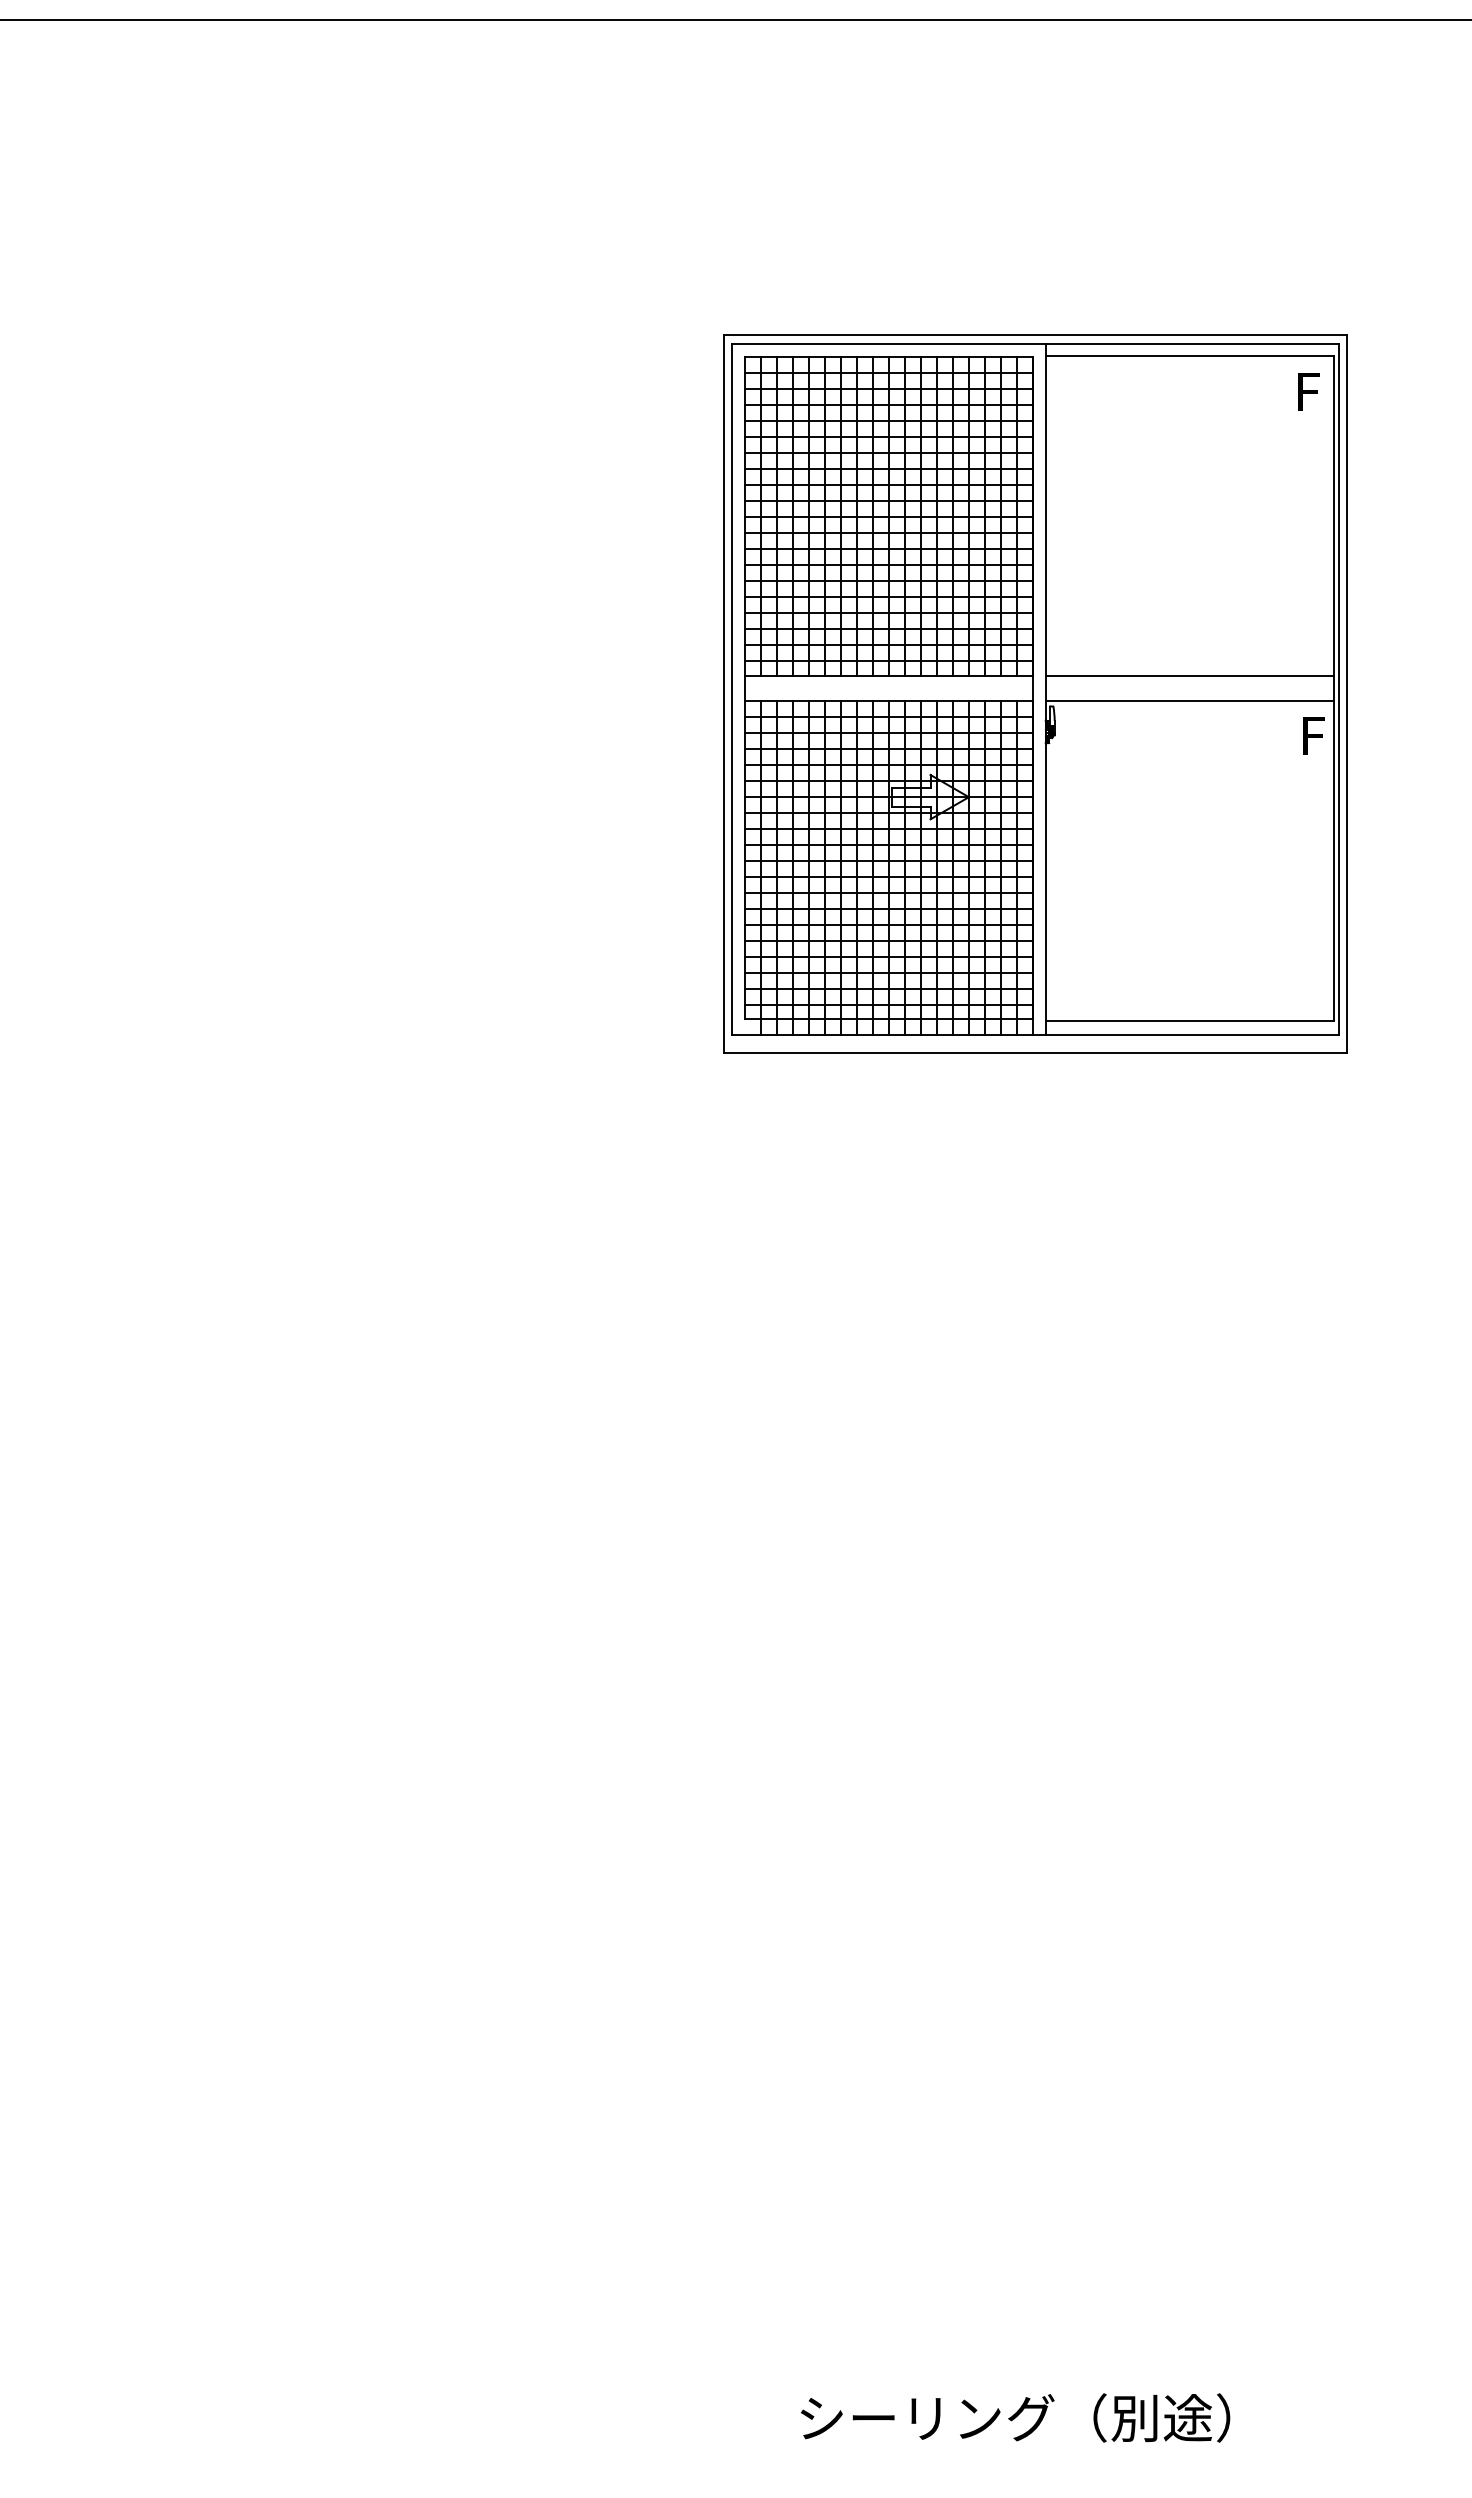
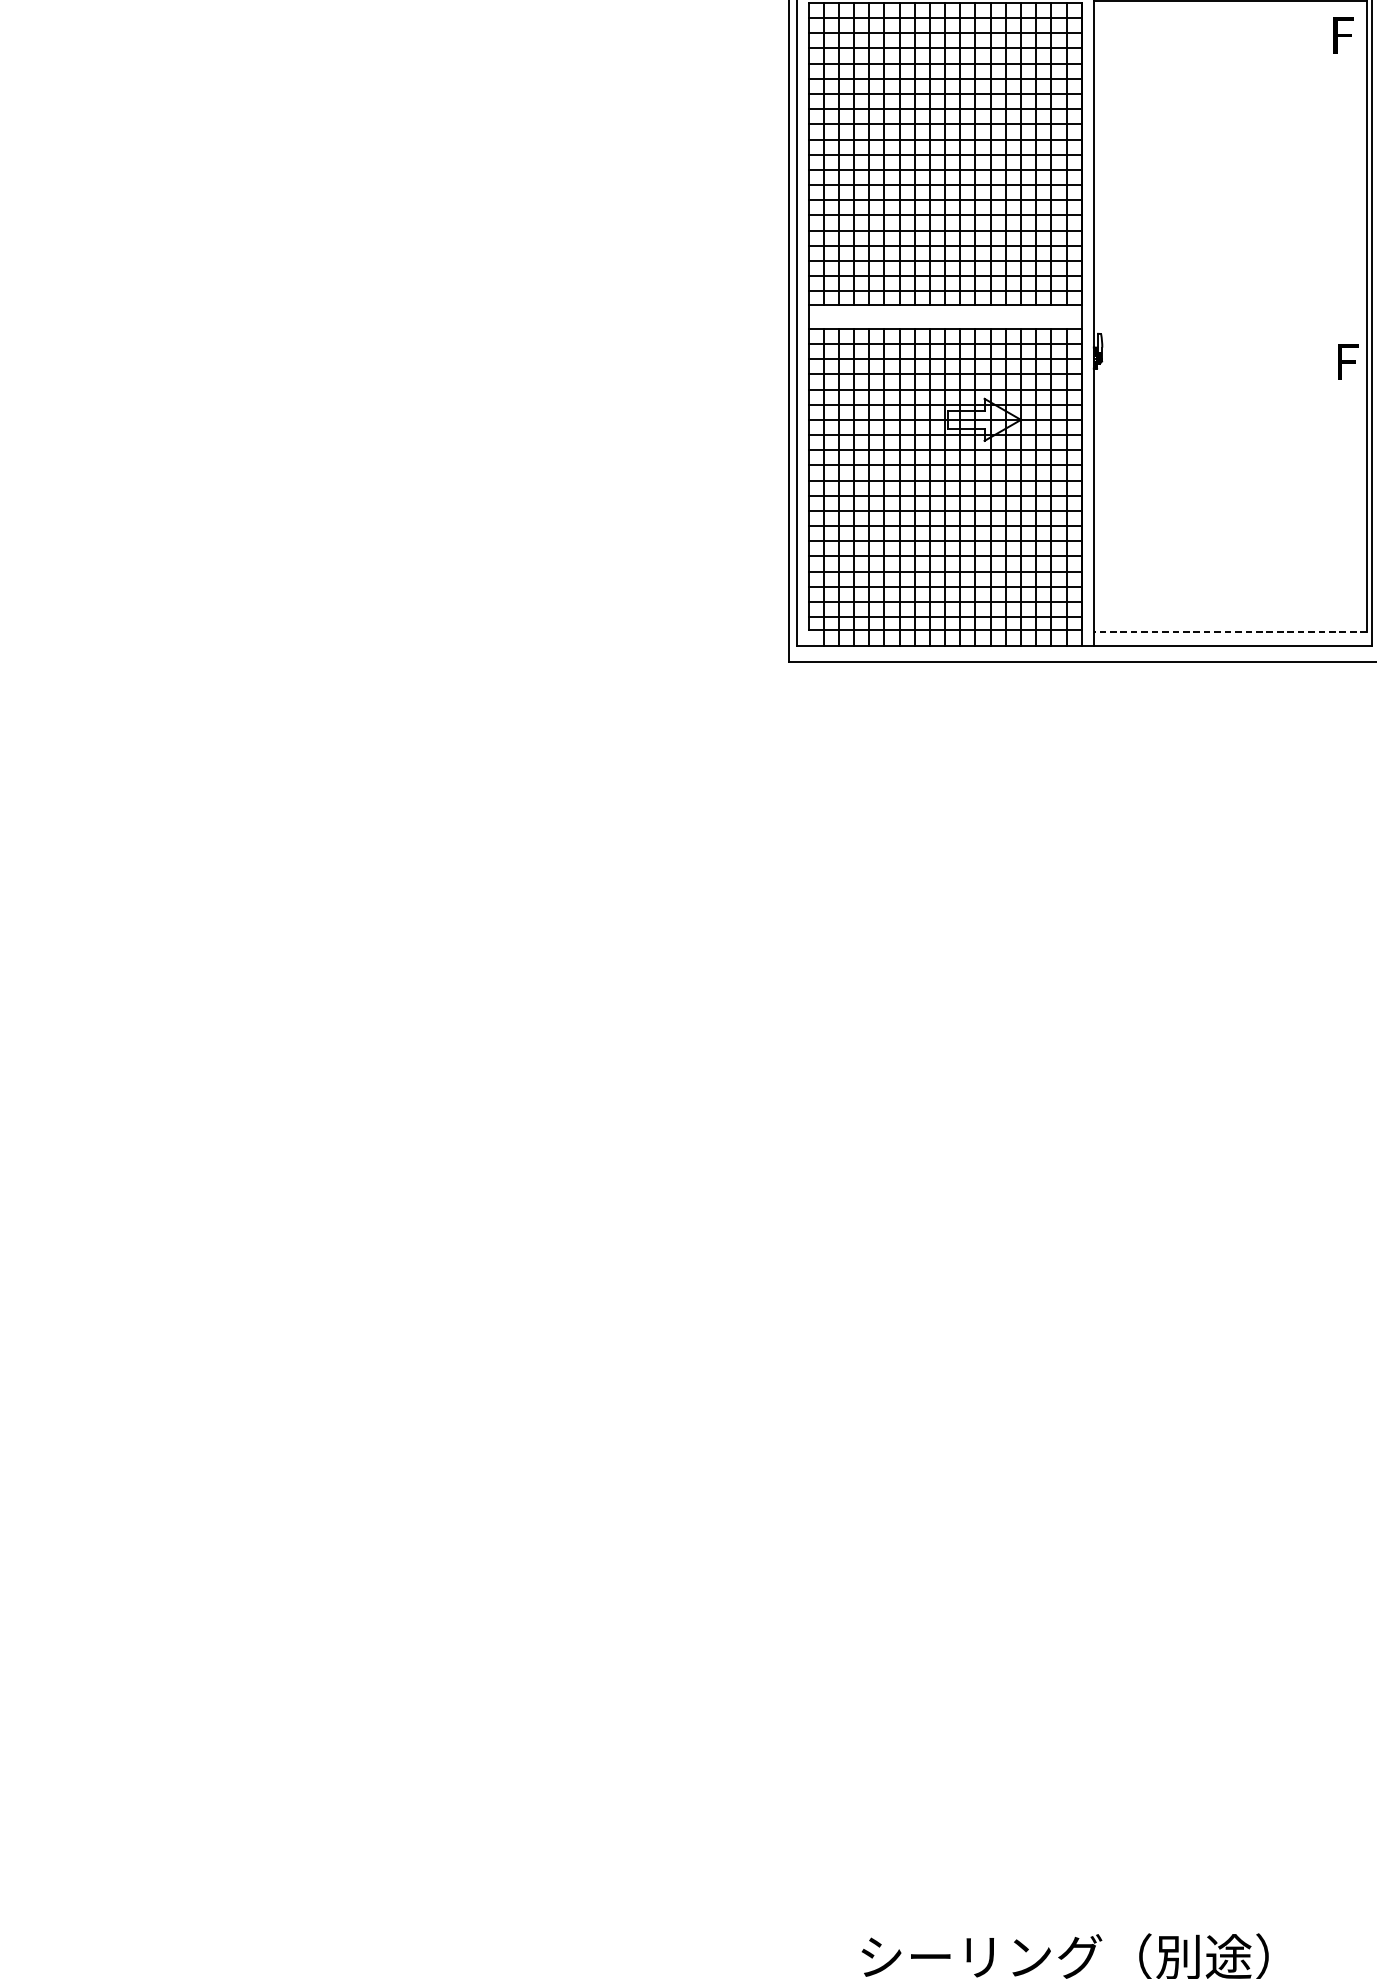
line: (1189, 675) -> (1230, 304), removed
line: (1189, 701) -> (1230, 329), removed
line: (1189, 1021) -> (1230, 632), solid -> dashed

